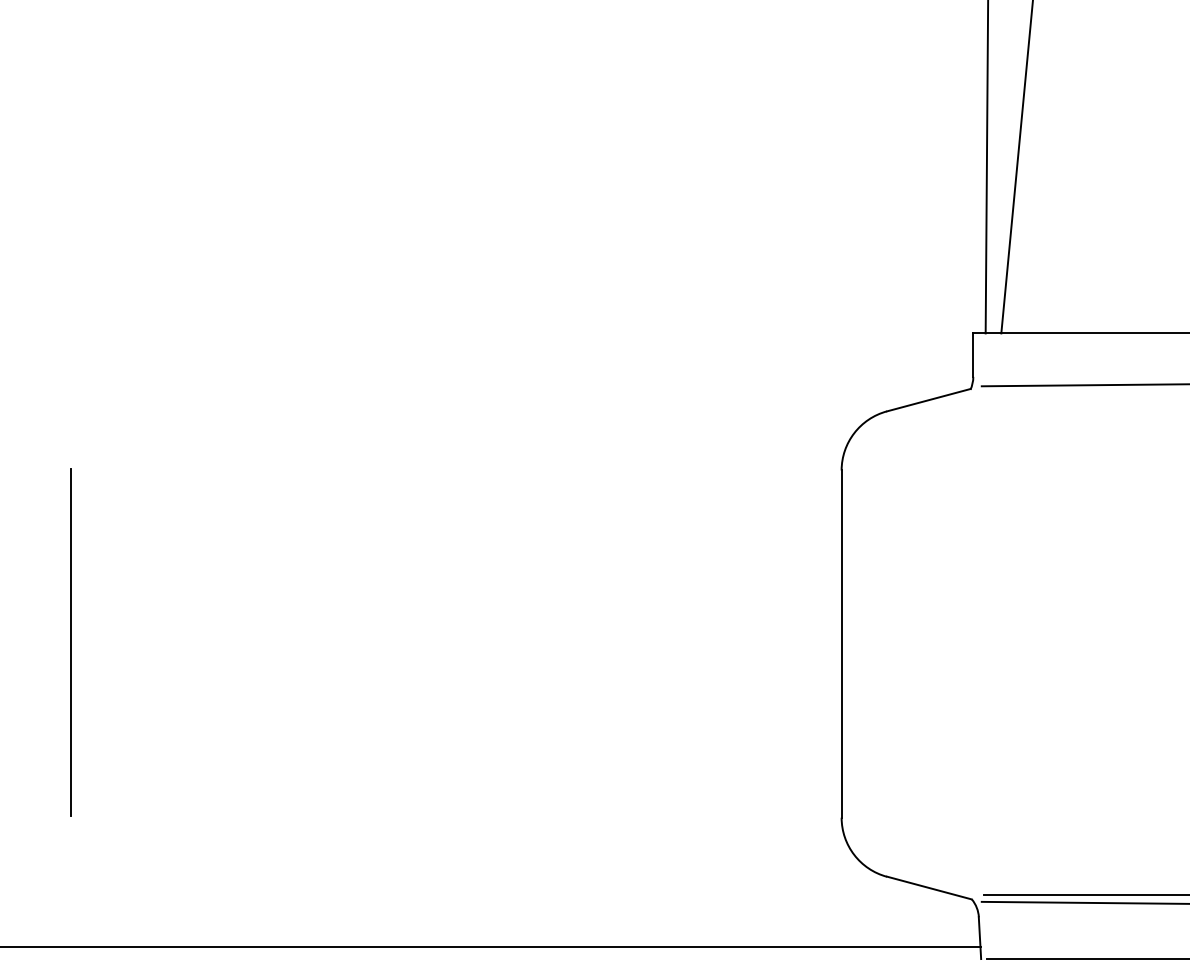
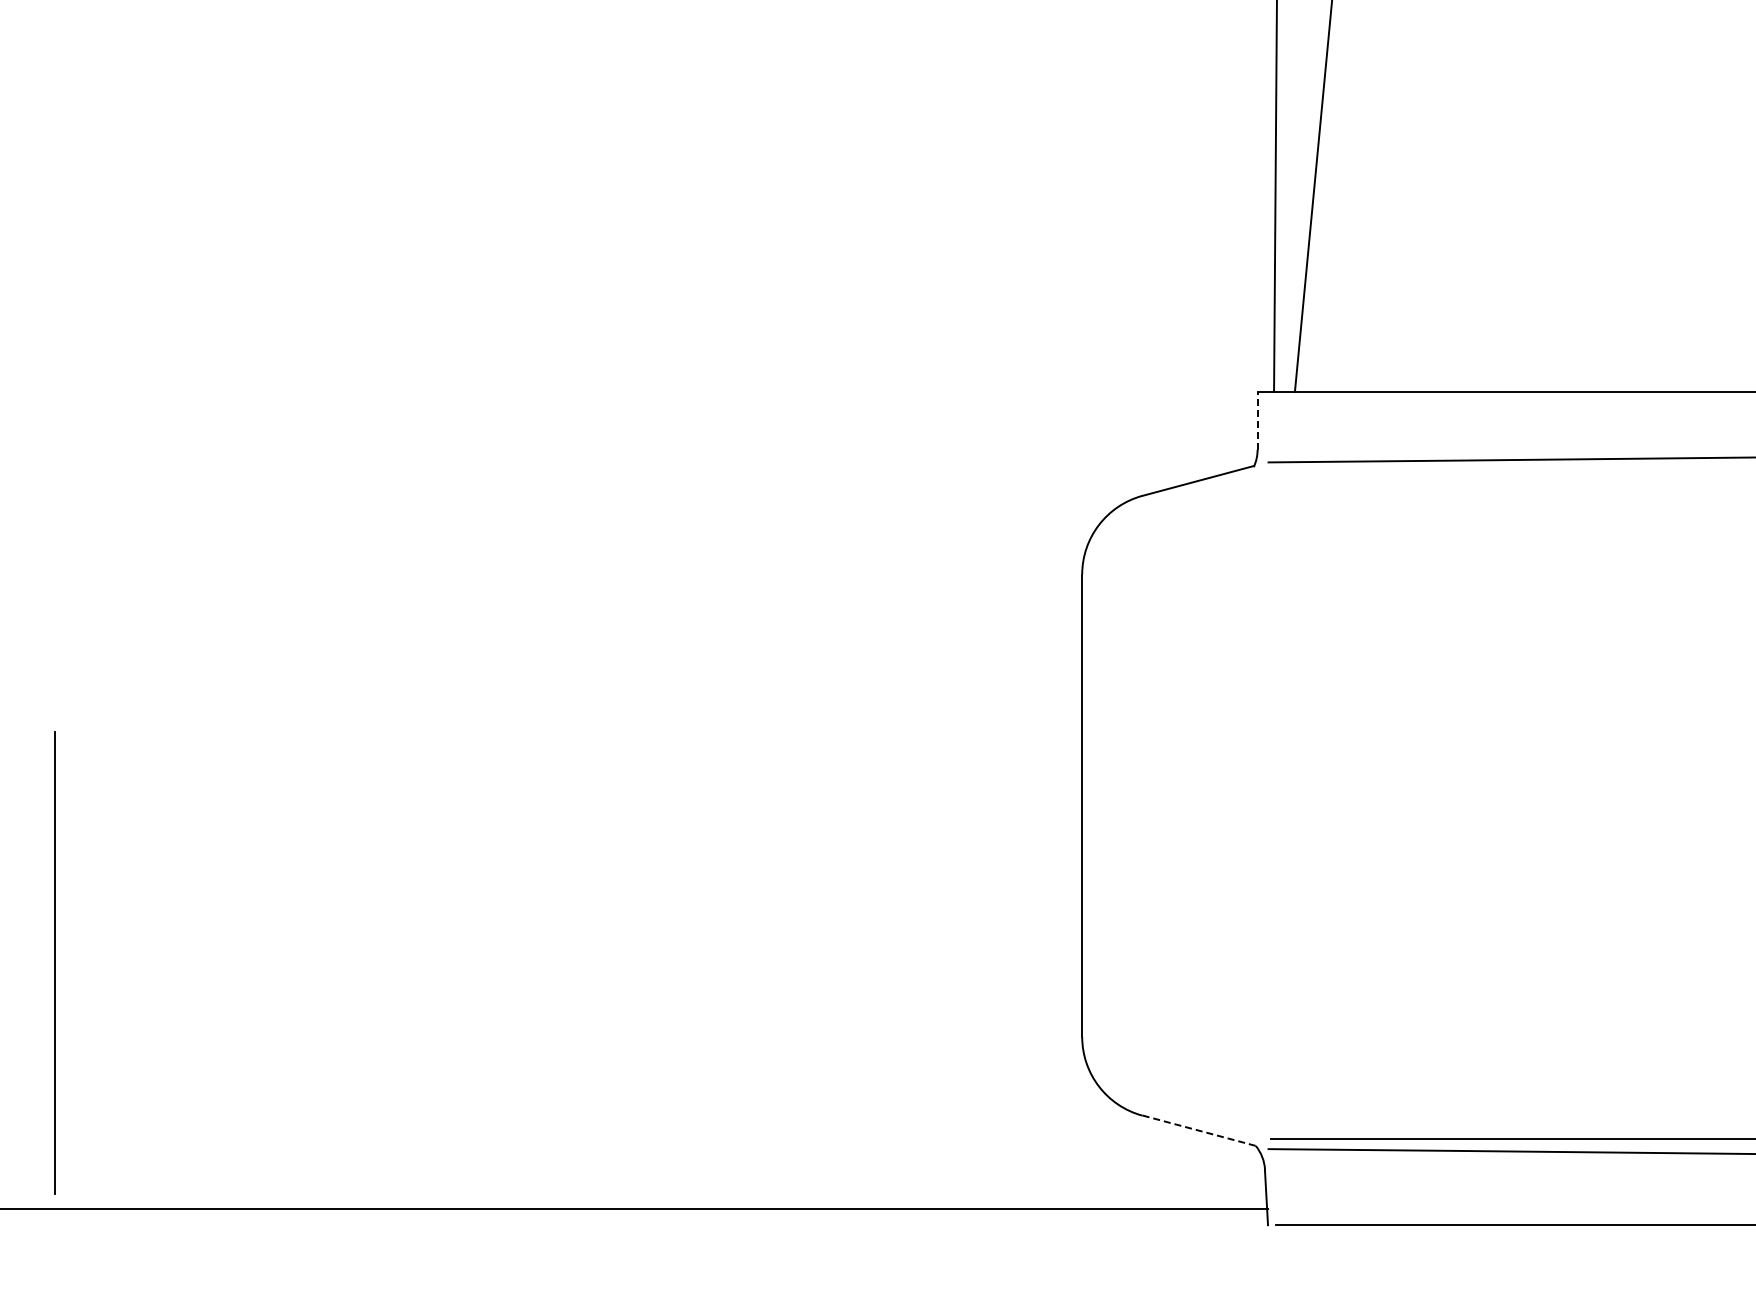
line: (973, 354) -> (1257, 420), solid -> dashed
line: (70, 642) -> (54, 962), moved
line: (928, 887) -> (1198, 1130), solid -> dashed

